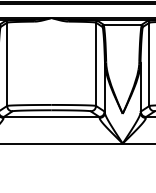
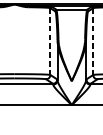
line: (96, 64) -> (50, 41), solid -> dashed
line: (149, 64) -> (93, 41), solid -> dashed

